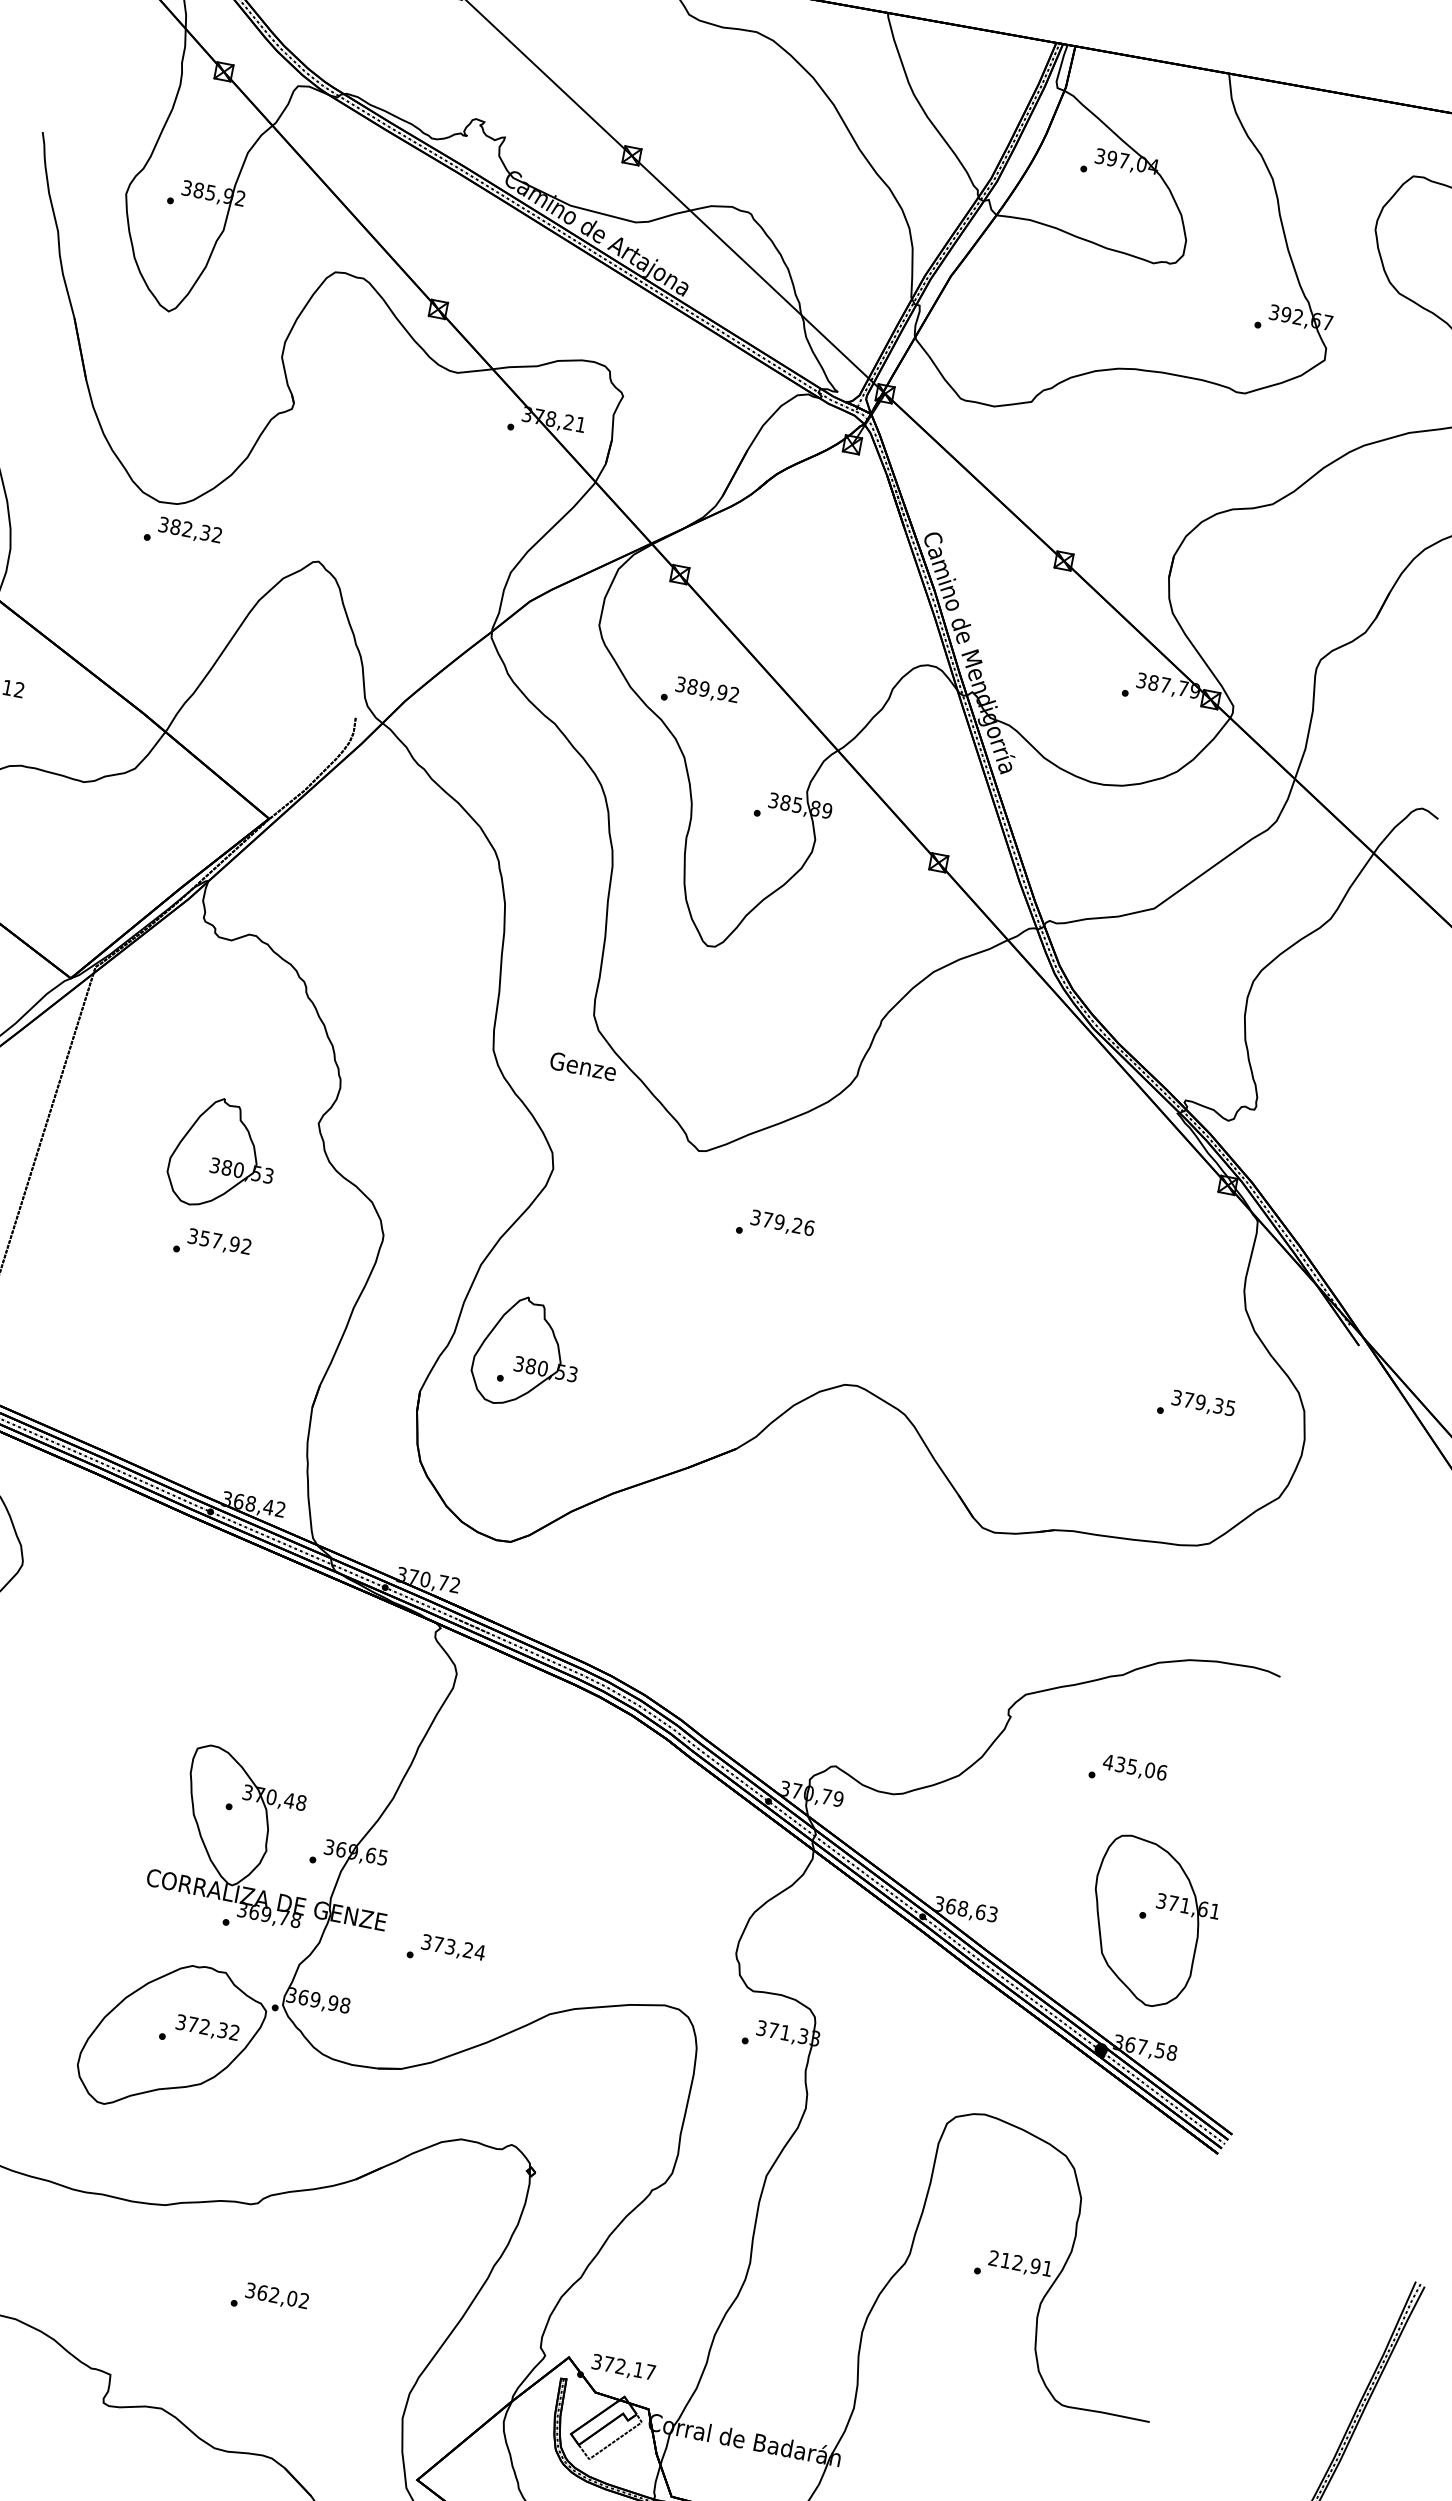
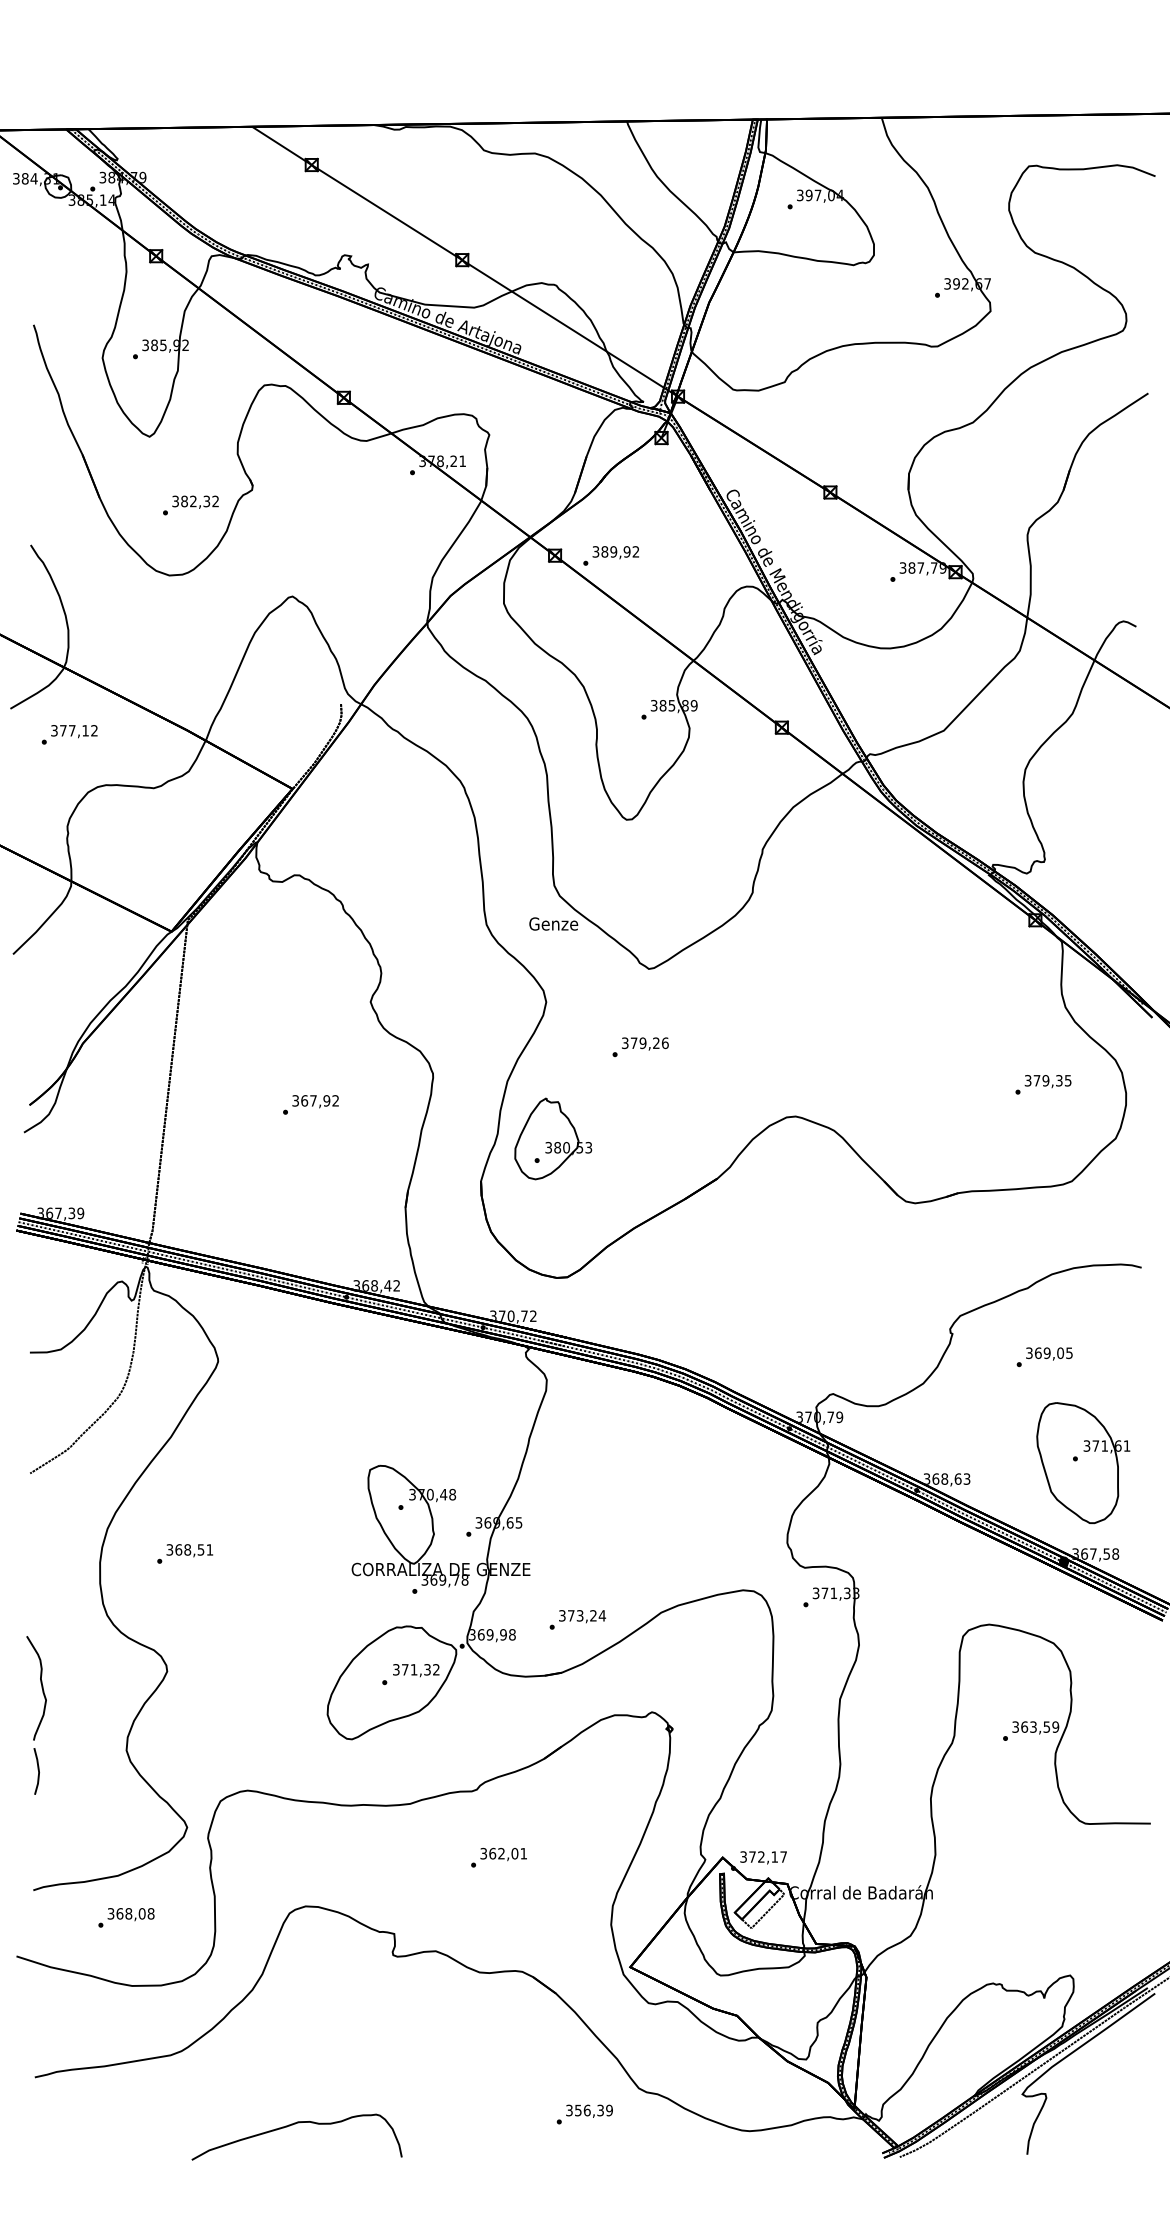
text: (182, 534) -> (190, 505), moved
text: (699, 693) -> (610, 555), moved
part: (223, 1154) -> (306, 1037), removed
text: (775, 1227) -> (640, 1047), moved
text: (204, 1238) -> (304, 1100), 357,92 -> 367,92
text: (1133, 1767) -> (1048, 1353), 435,06 -> 369,05
text: (445, 1951) -> (577, 1619), moved
text: (204, 2026) -> (413, 1669), 372,32 -> 371,32
text: (1020, 2262) -> (1035, 1726), 212,91 -> 363,59
text: (303, 2300) -> (523, 1853), 362,02 -> 362,01

